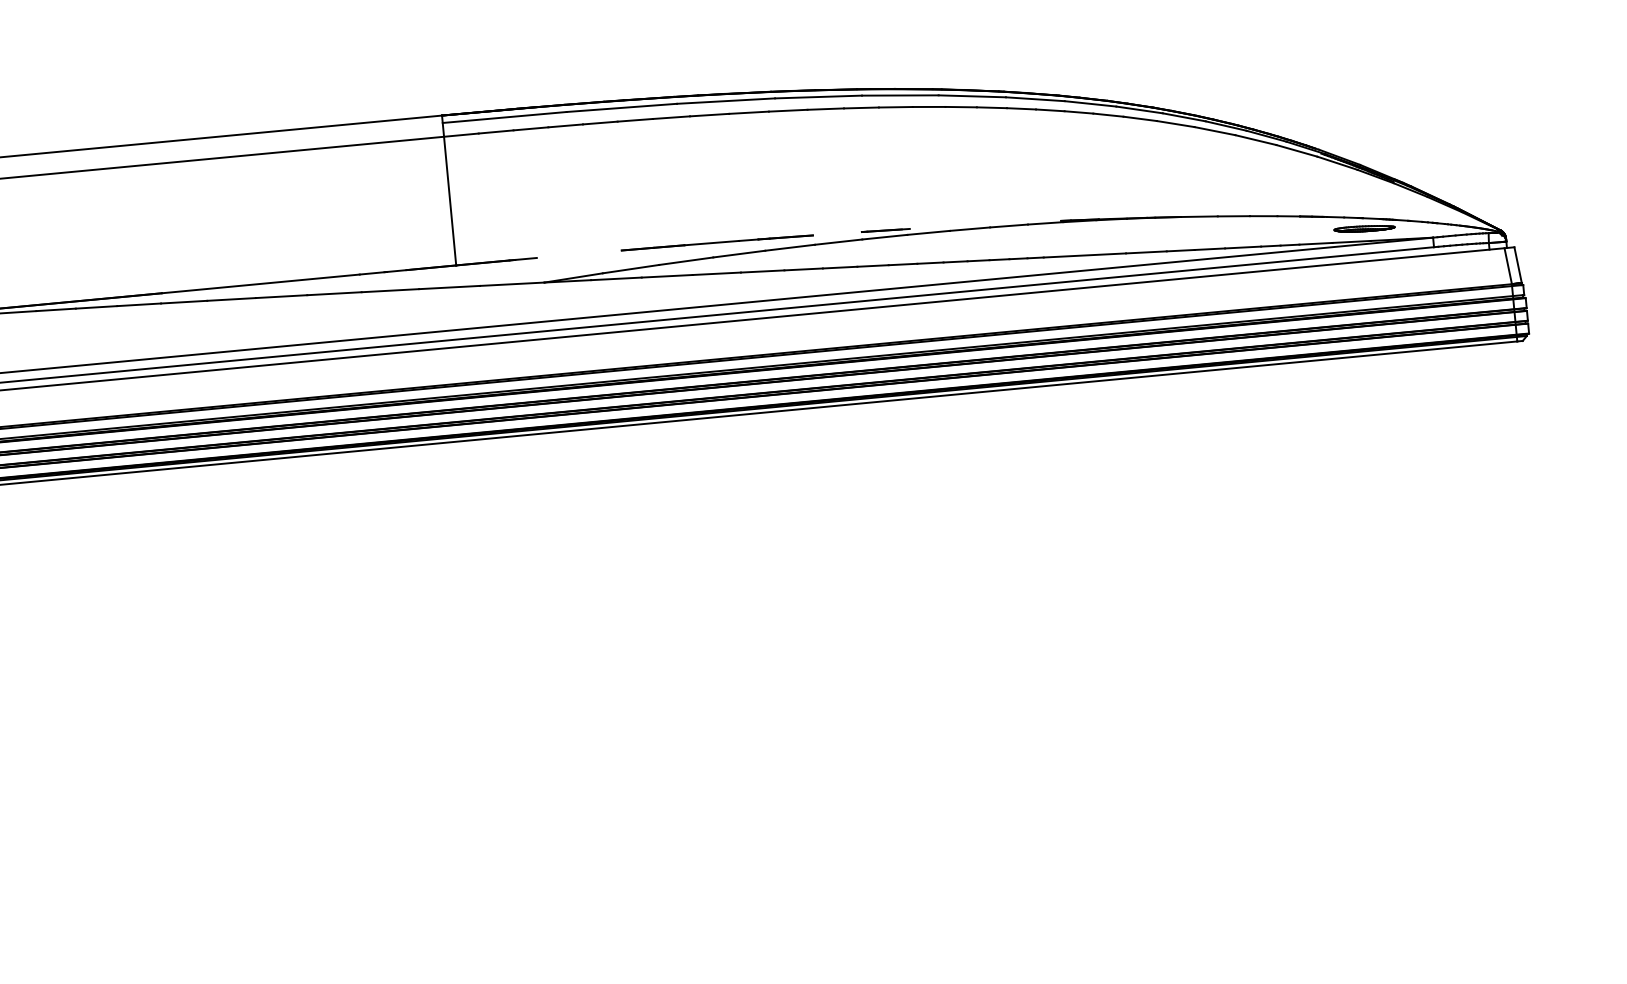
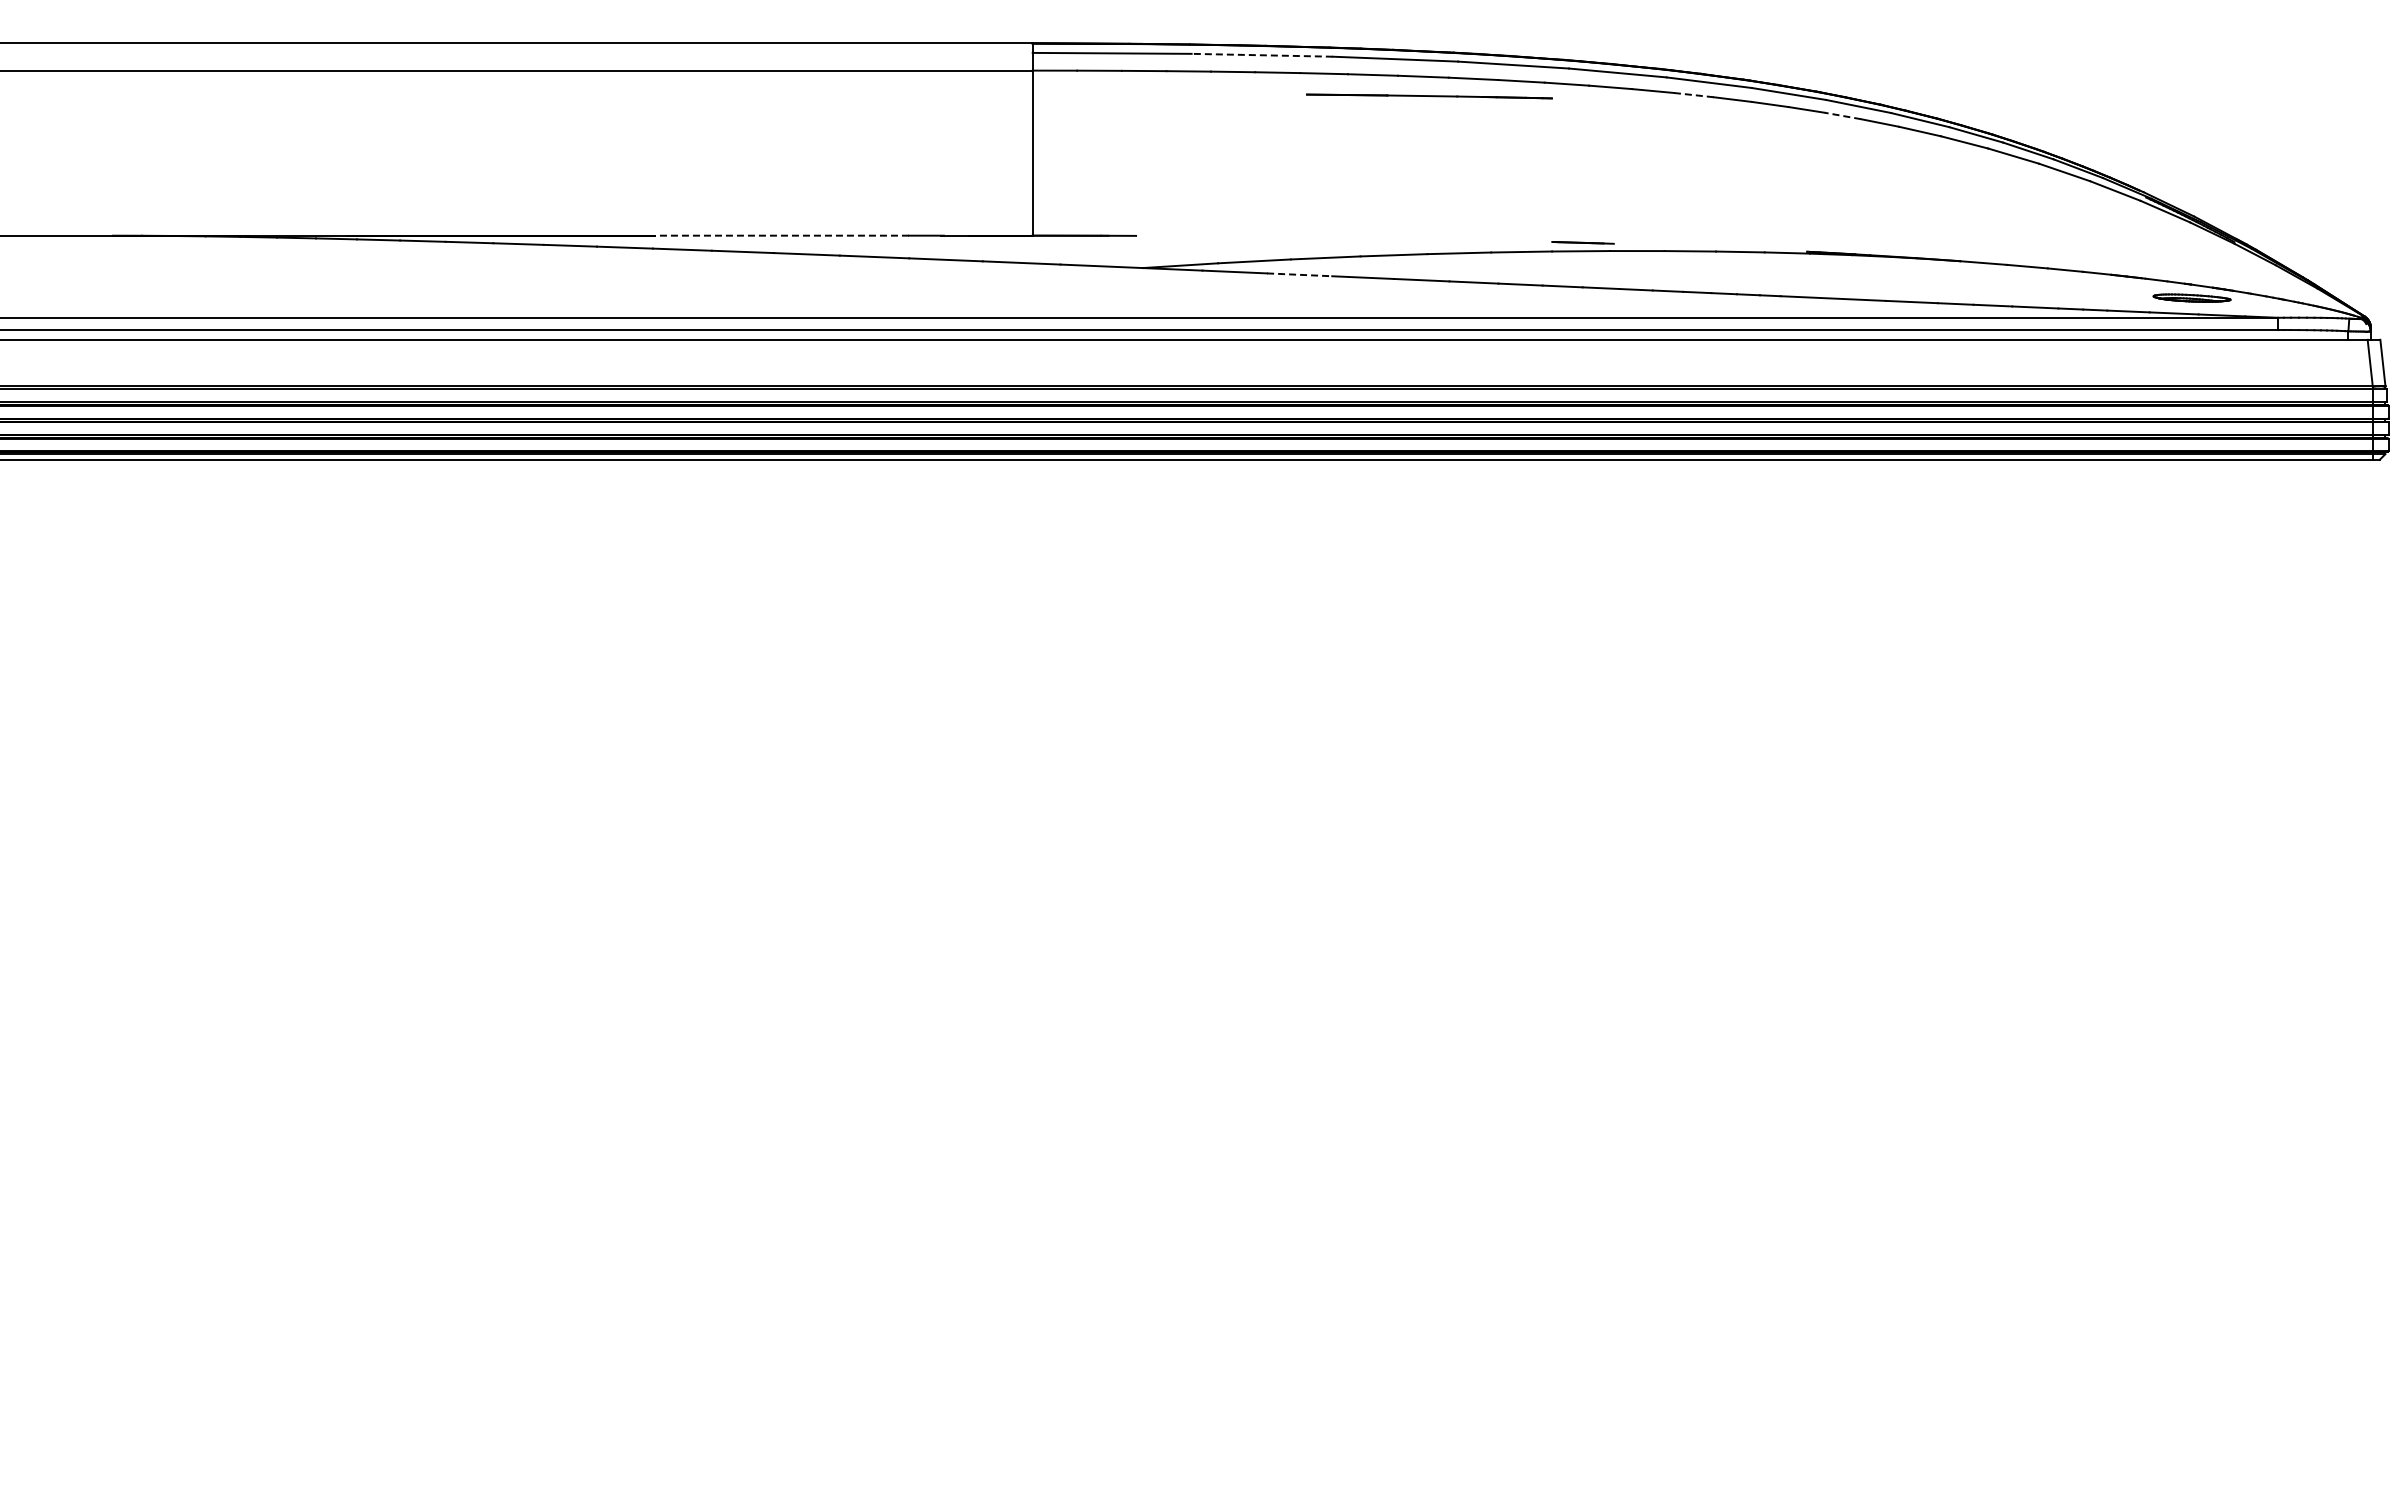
line: (960, 107) -> (1693, 95), solid -> dashed
line: (622, 108) -> (1262, 55), solid -> dashed
line: (1078, 112) -> (1842, 115), solid -> dashed
line: (717, 242) -> (1429, 96), moved
line: (667, 276) -> (1299, 274), solid -> dashed
line: (261, 283) -> (782, 235), solid -> dashed

